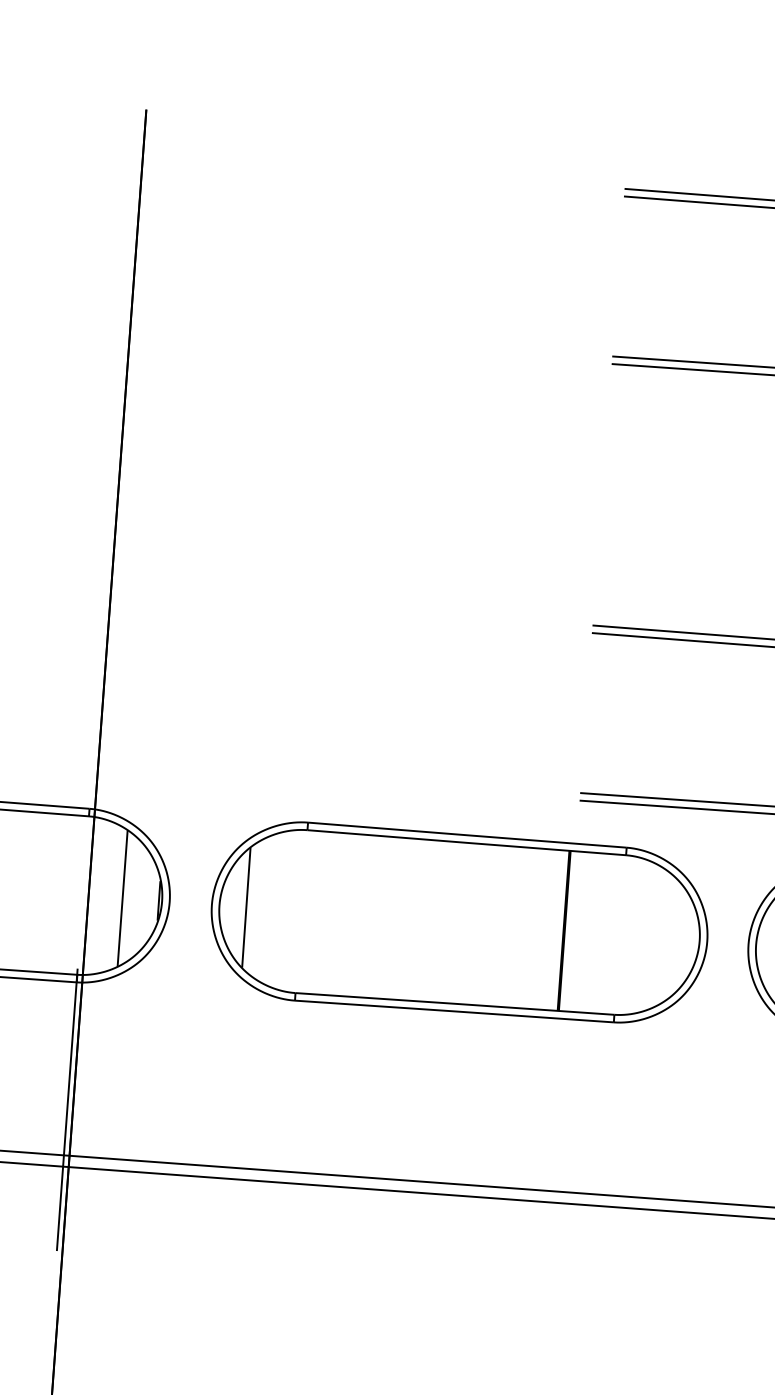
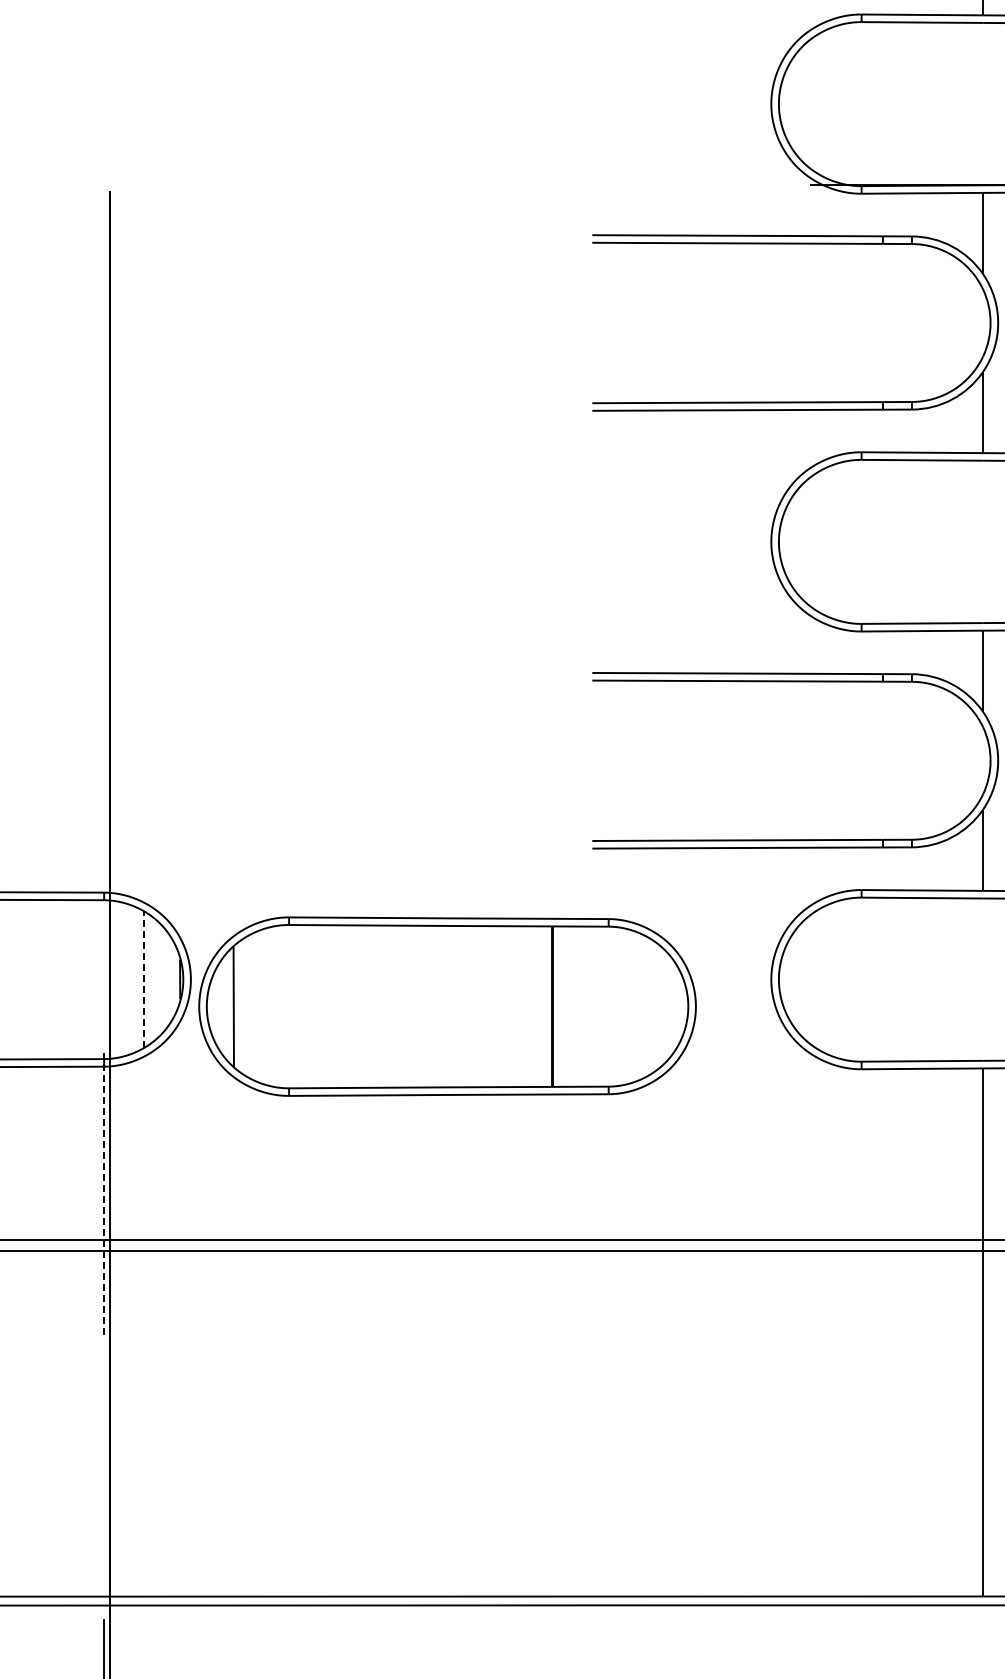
line: (122, 898) -> (143, 979), solid -> dashed
part: (459, 923) -> (447, 1006), moved
line: (66, 1109) -> (103, 1194), solid -> dashed

